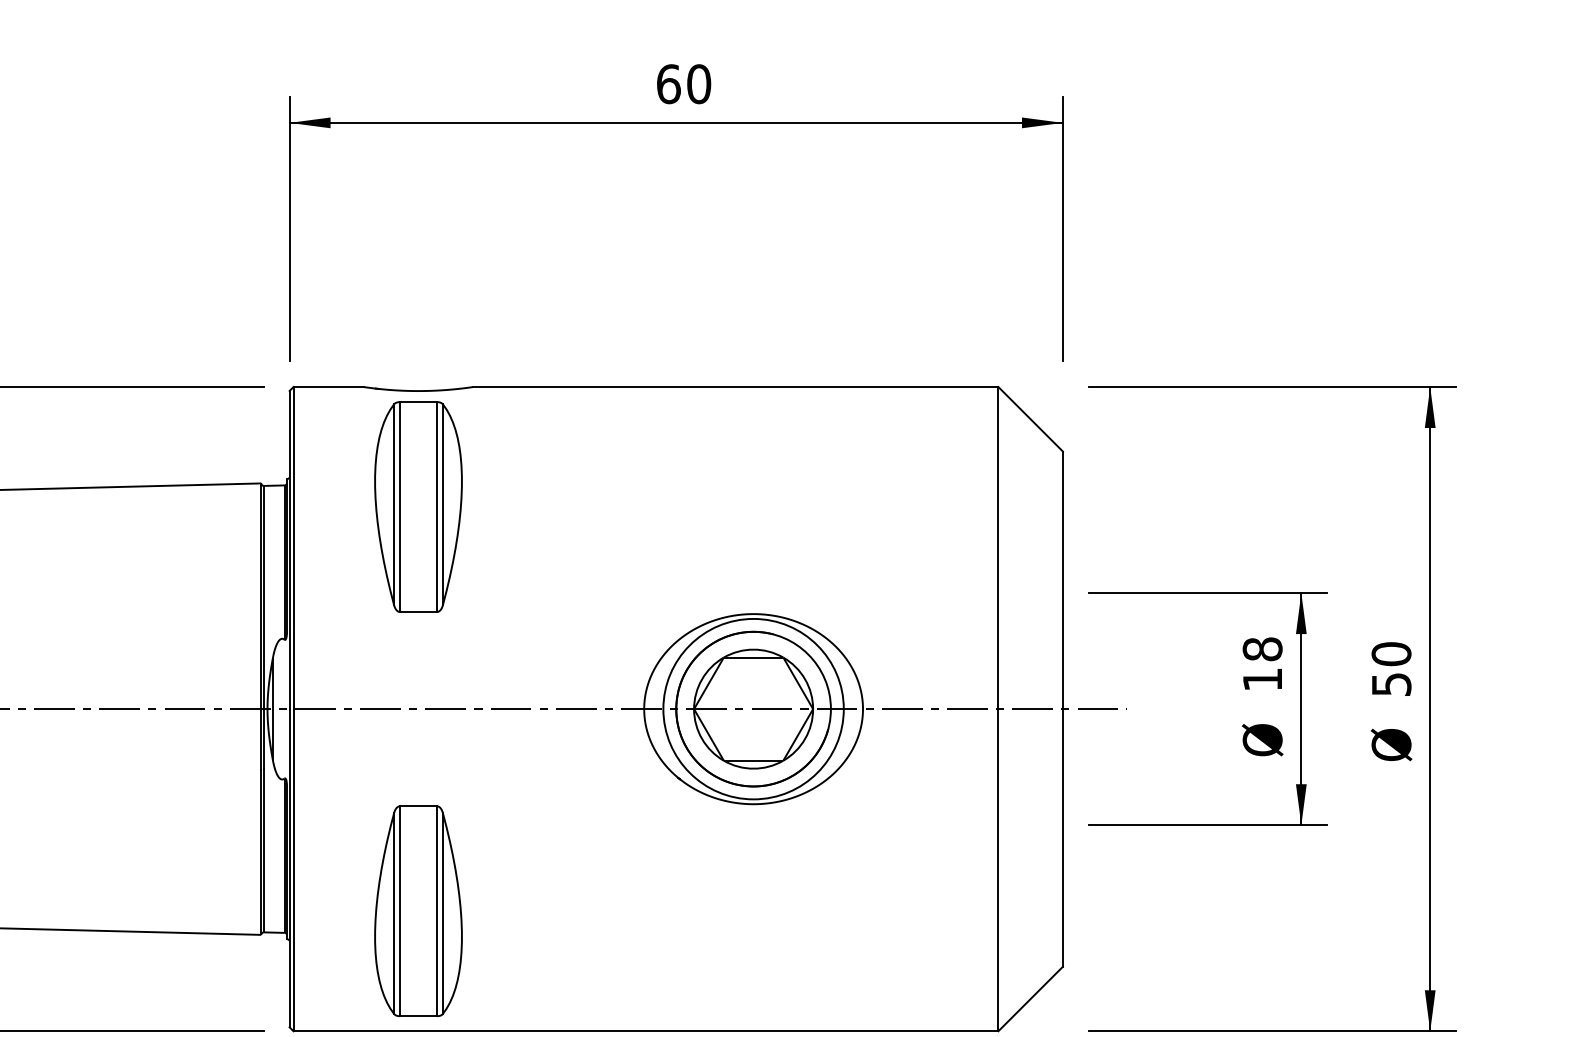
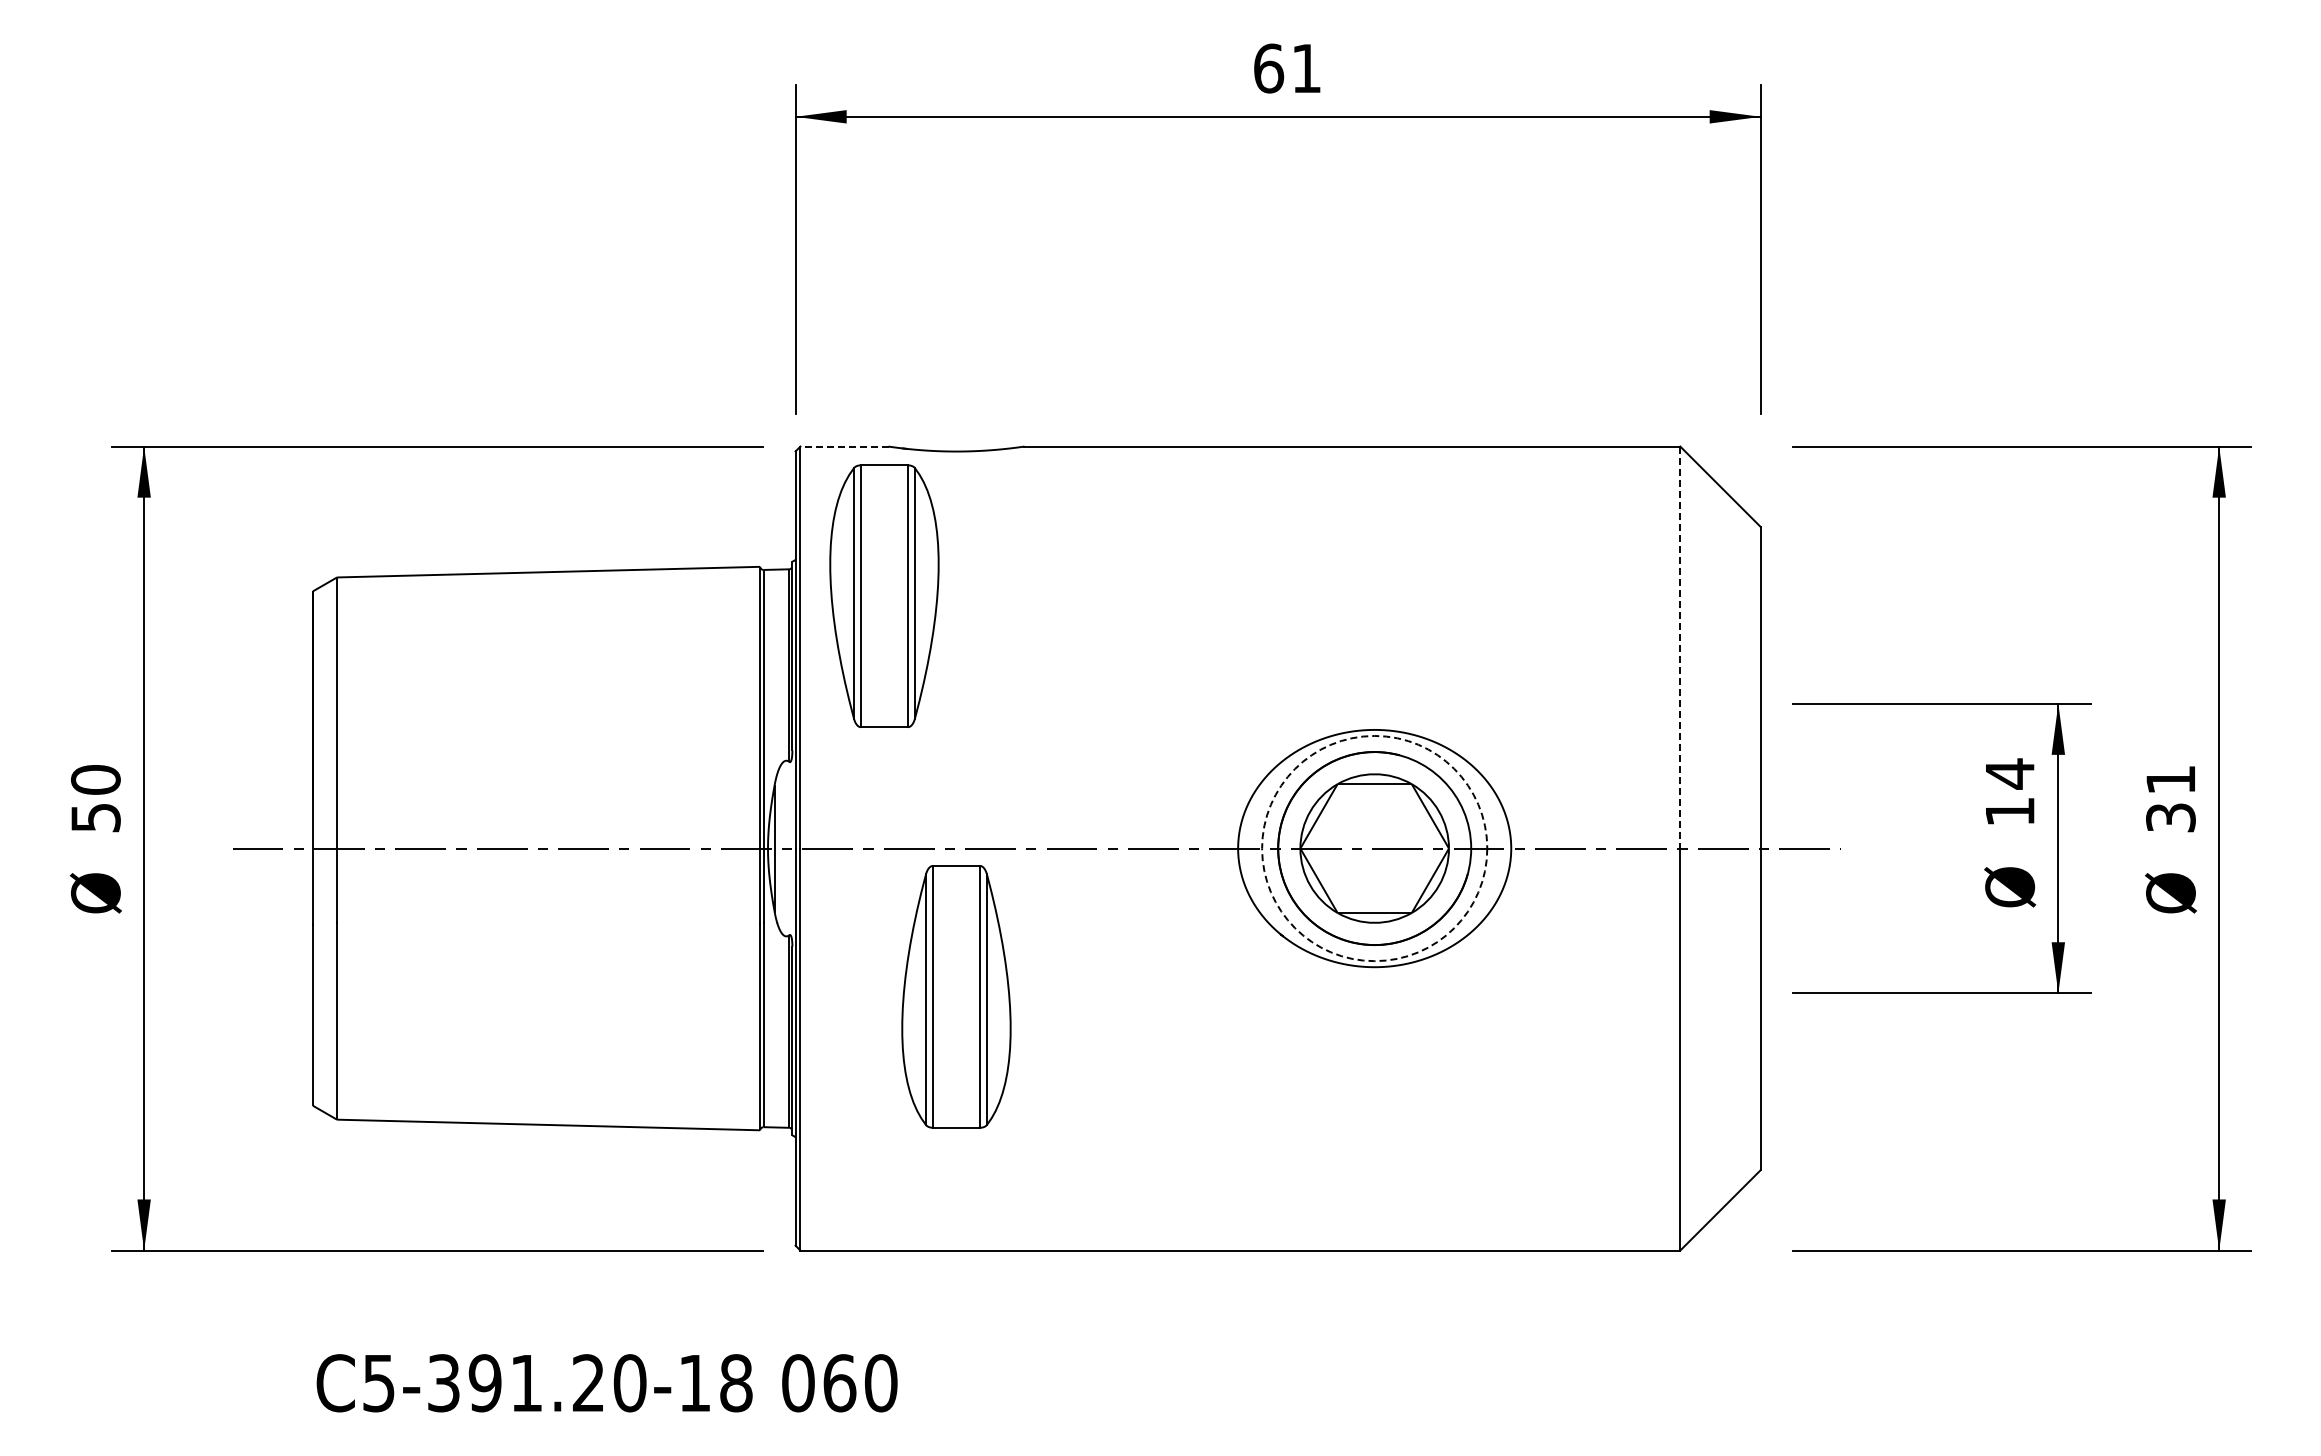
text: (698, 84) -> (1306, 68), 60 -> 61
line: (328, 387) -> (844, 446), solid -> dashed
part: (418, 506) -> (884, 595), moved
line: (998, 548) -> (1680, 647), solid -> dashed
text: (1263, 649) -> (2010, 773), 18 -> 14
text: (1391, 669) -> (2170, 798), 50 -> 31
circle: (753, 709) -> (1374, 848), solid -> dashed
part: (418, 911) -> (956, 996), moved

